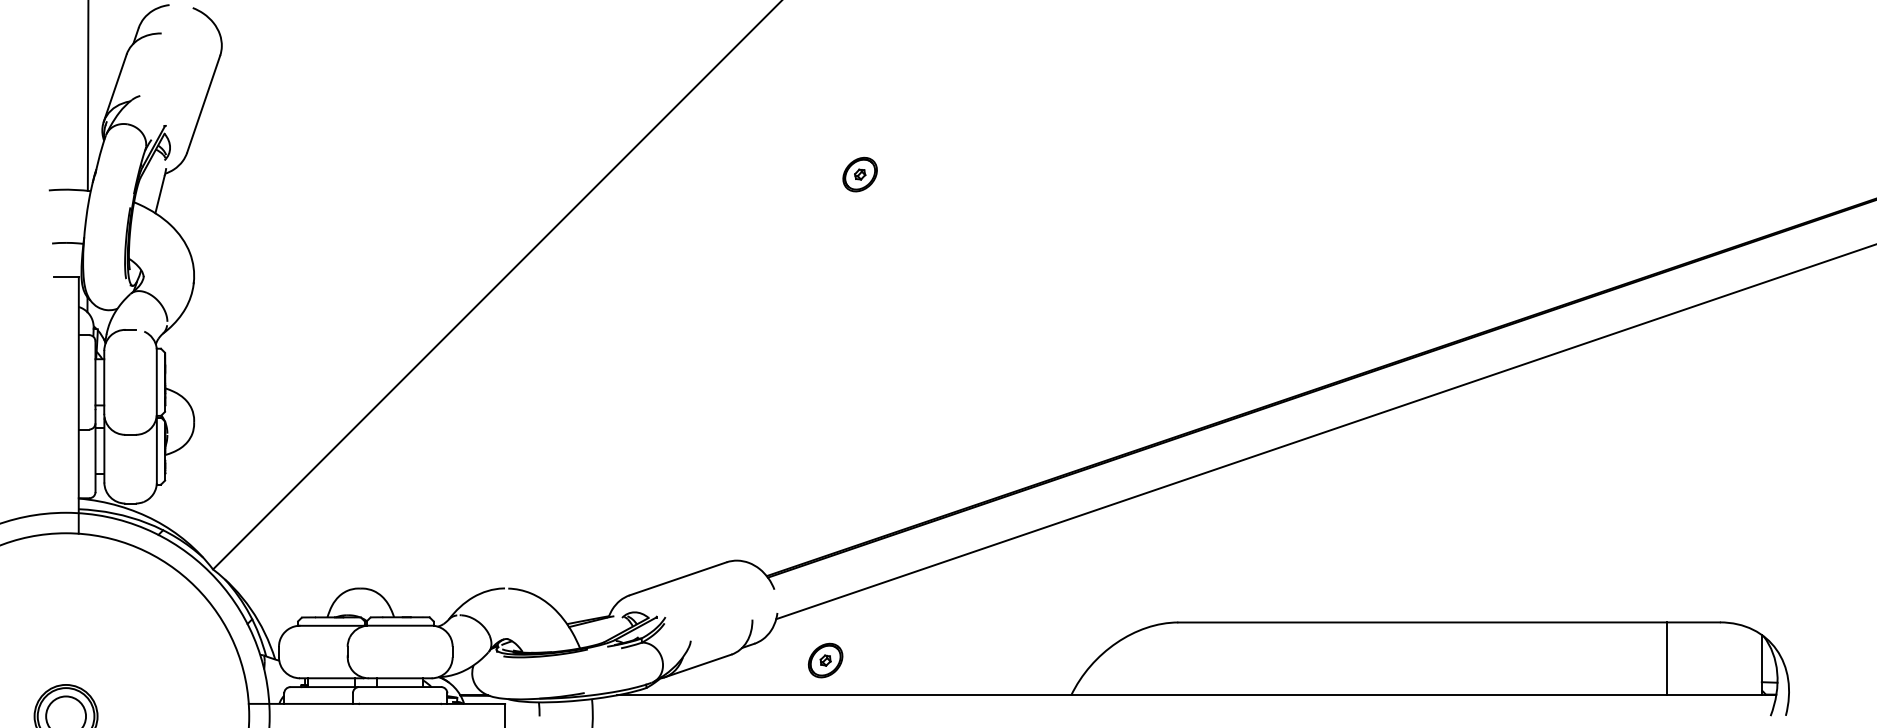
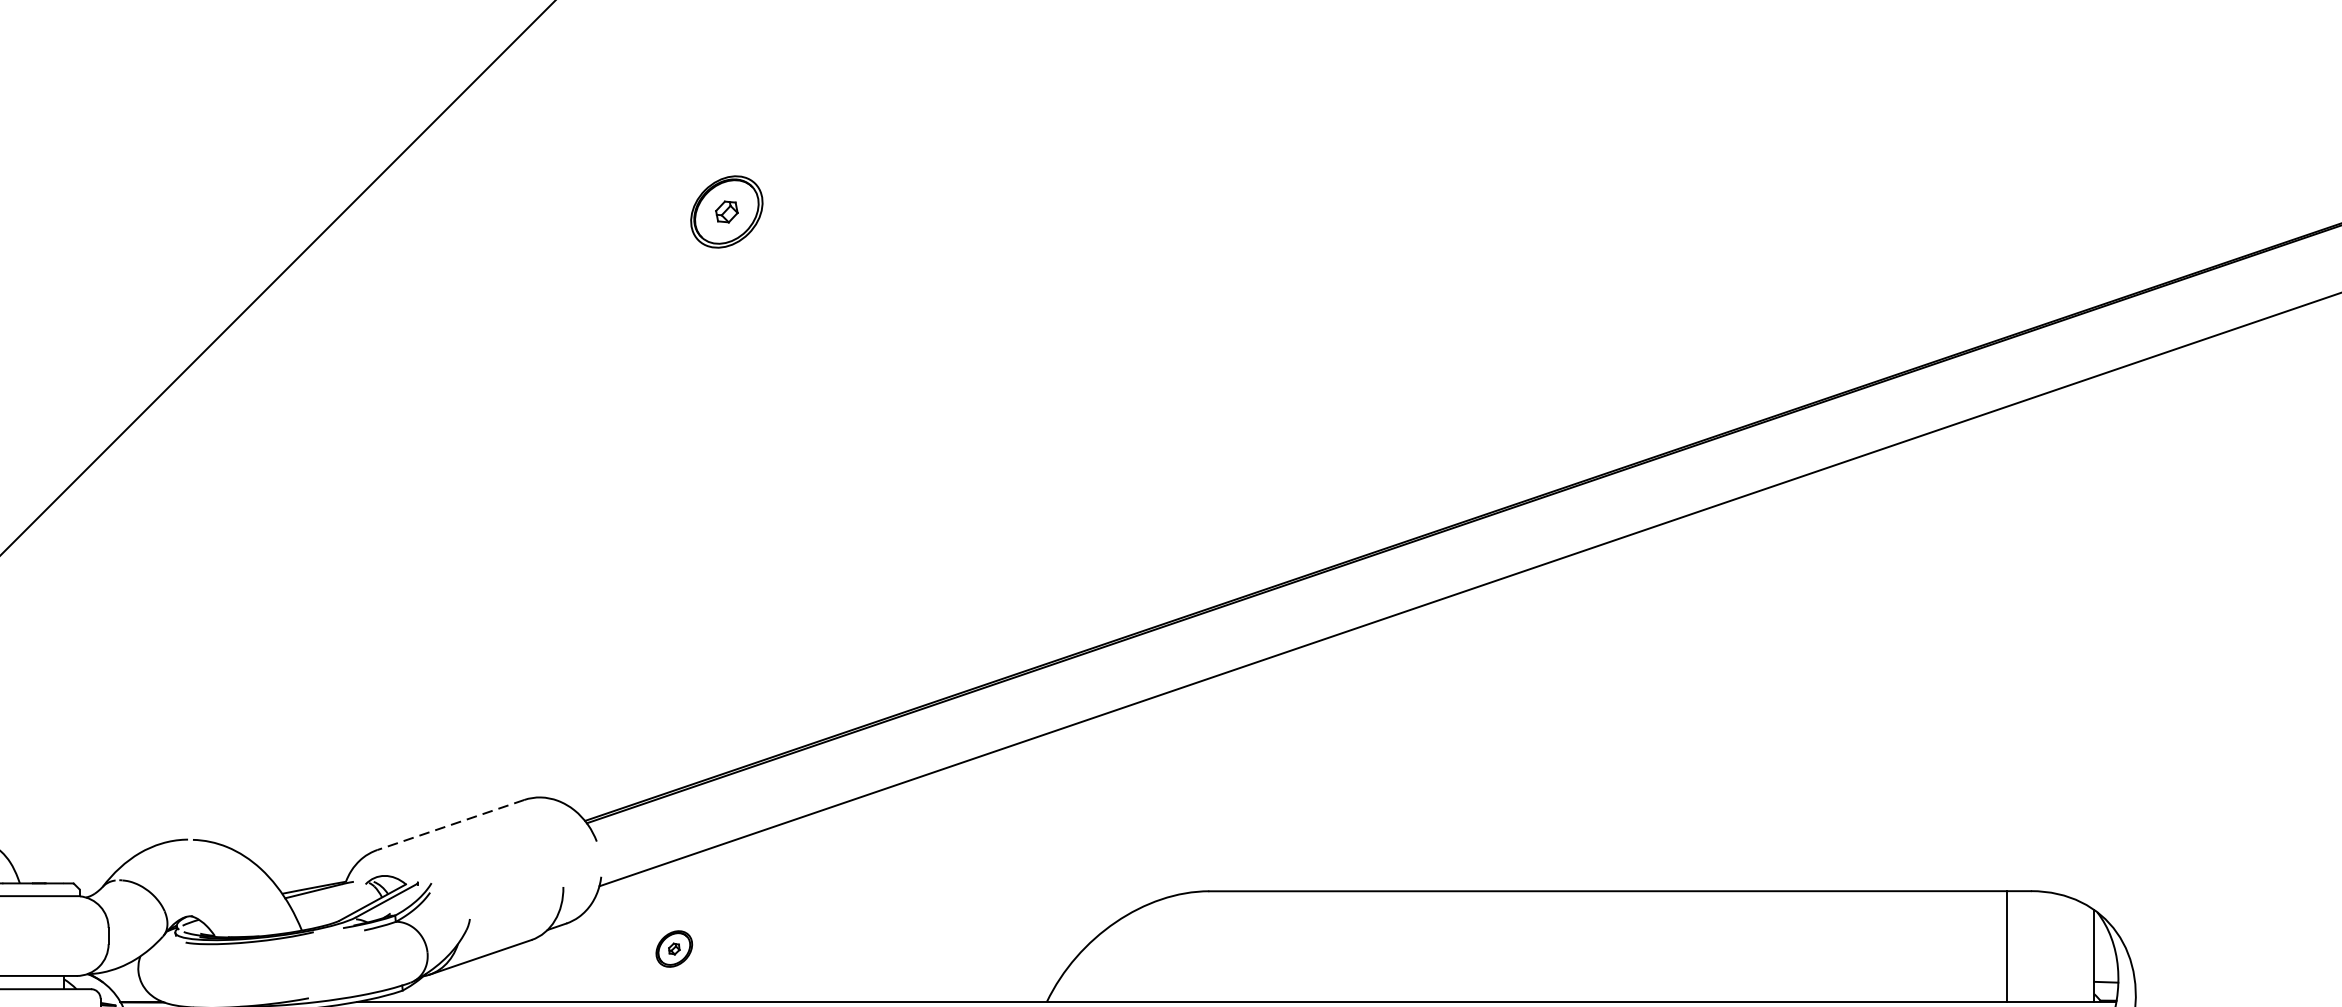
part: (859, 174) -> (725, 211), size x1.4
line: (677, 578) -> (449, 824), solid -> dashed
line: (1667, 658) -> (2007, 945), moved
part: (825, 660) -> (674, 948), size x0.7

